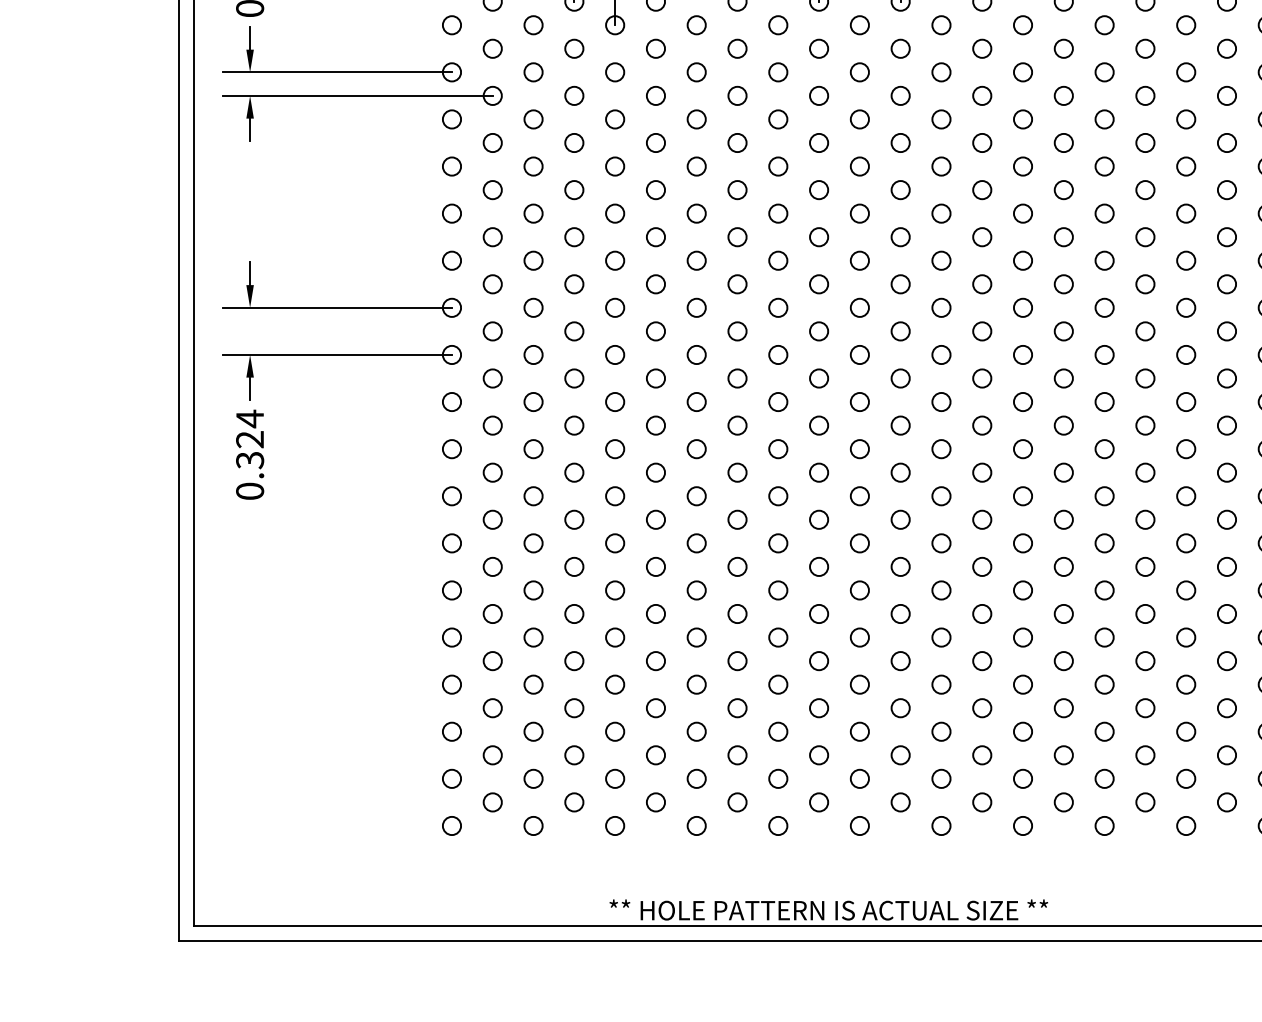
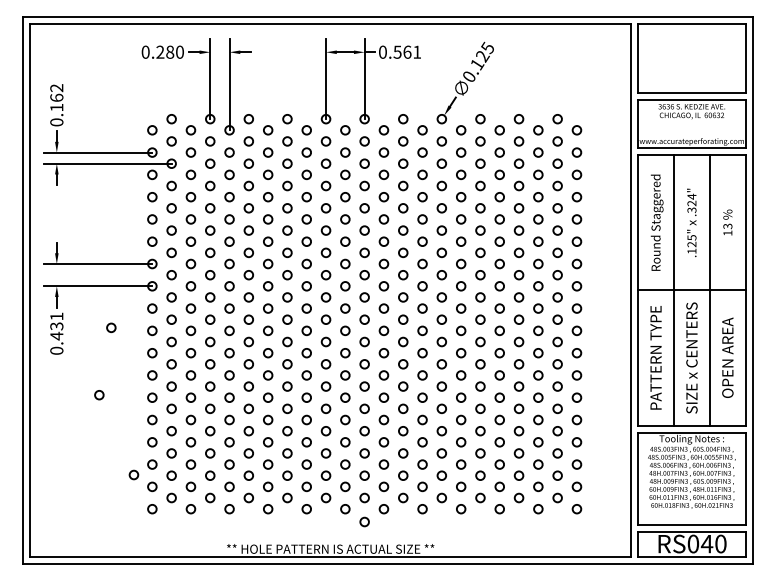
text: (249, 439) -> (56, 326), 0.324 -> 0.431
circle: (365, 442) -> (111, 327), added
circle: (340, 585) -> (99, 395), added
circle: (412, 752) -> (133, 474), added
circle: (900, 852) -> (364, 521), added

